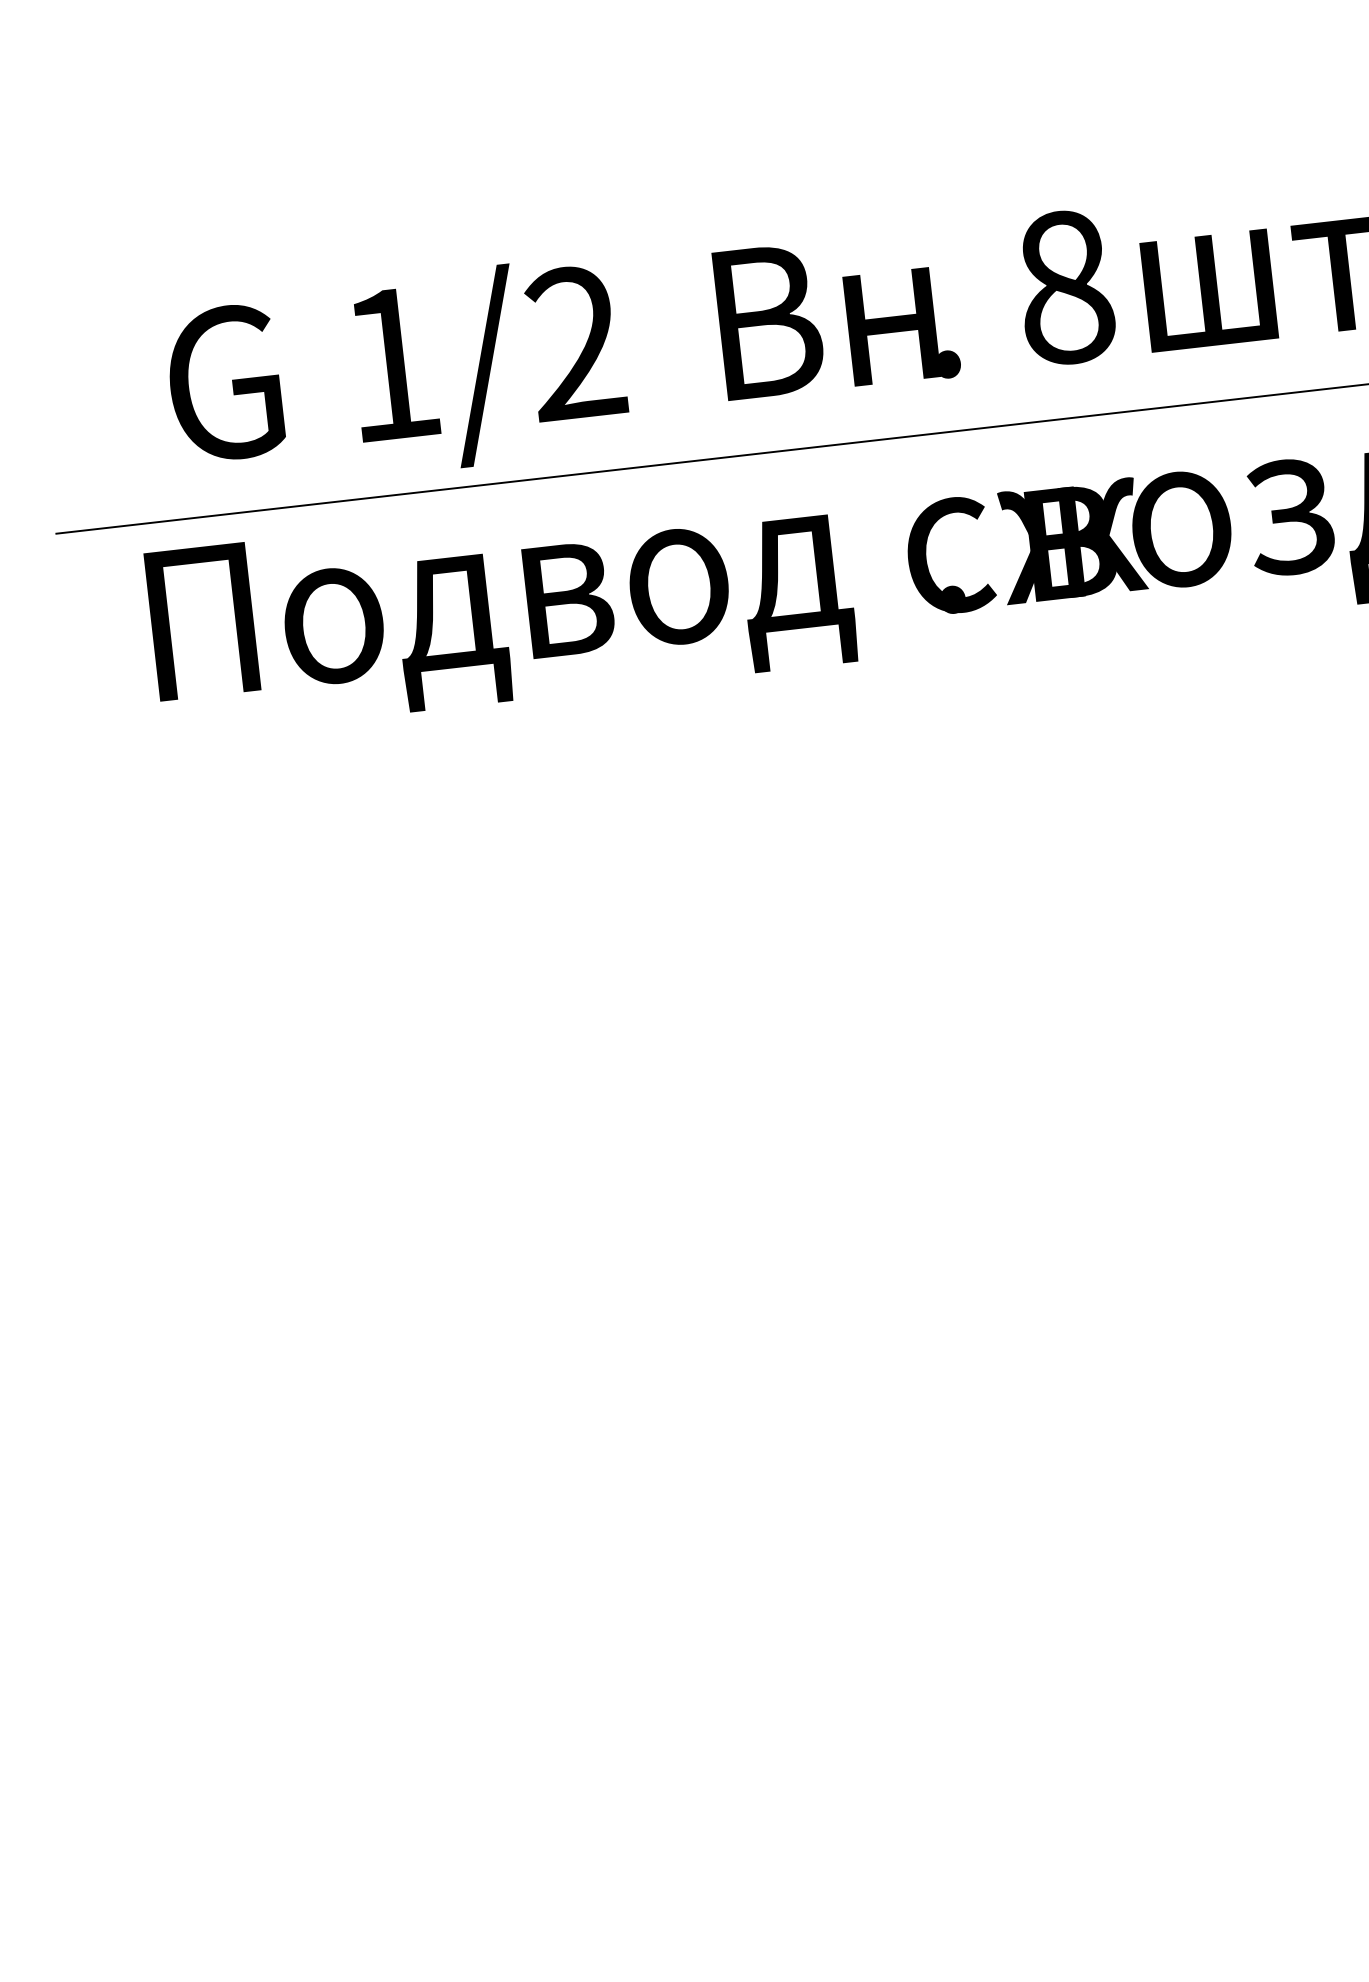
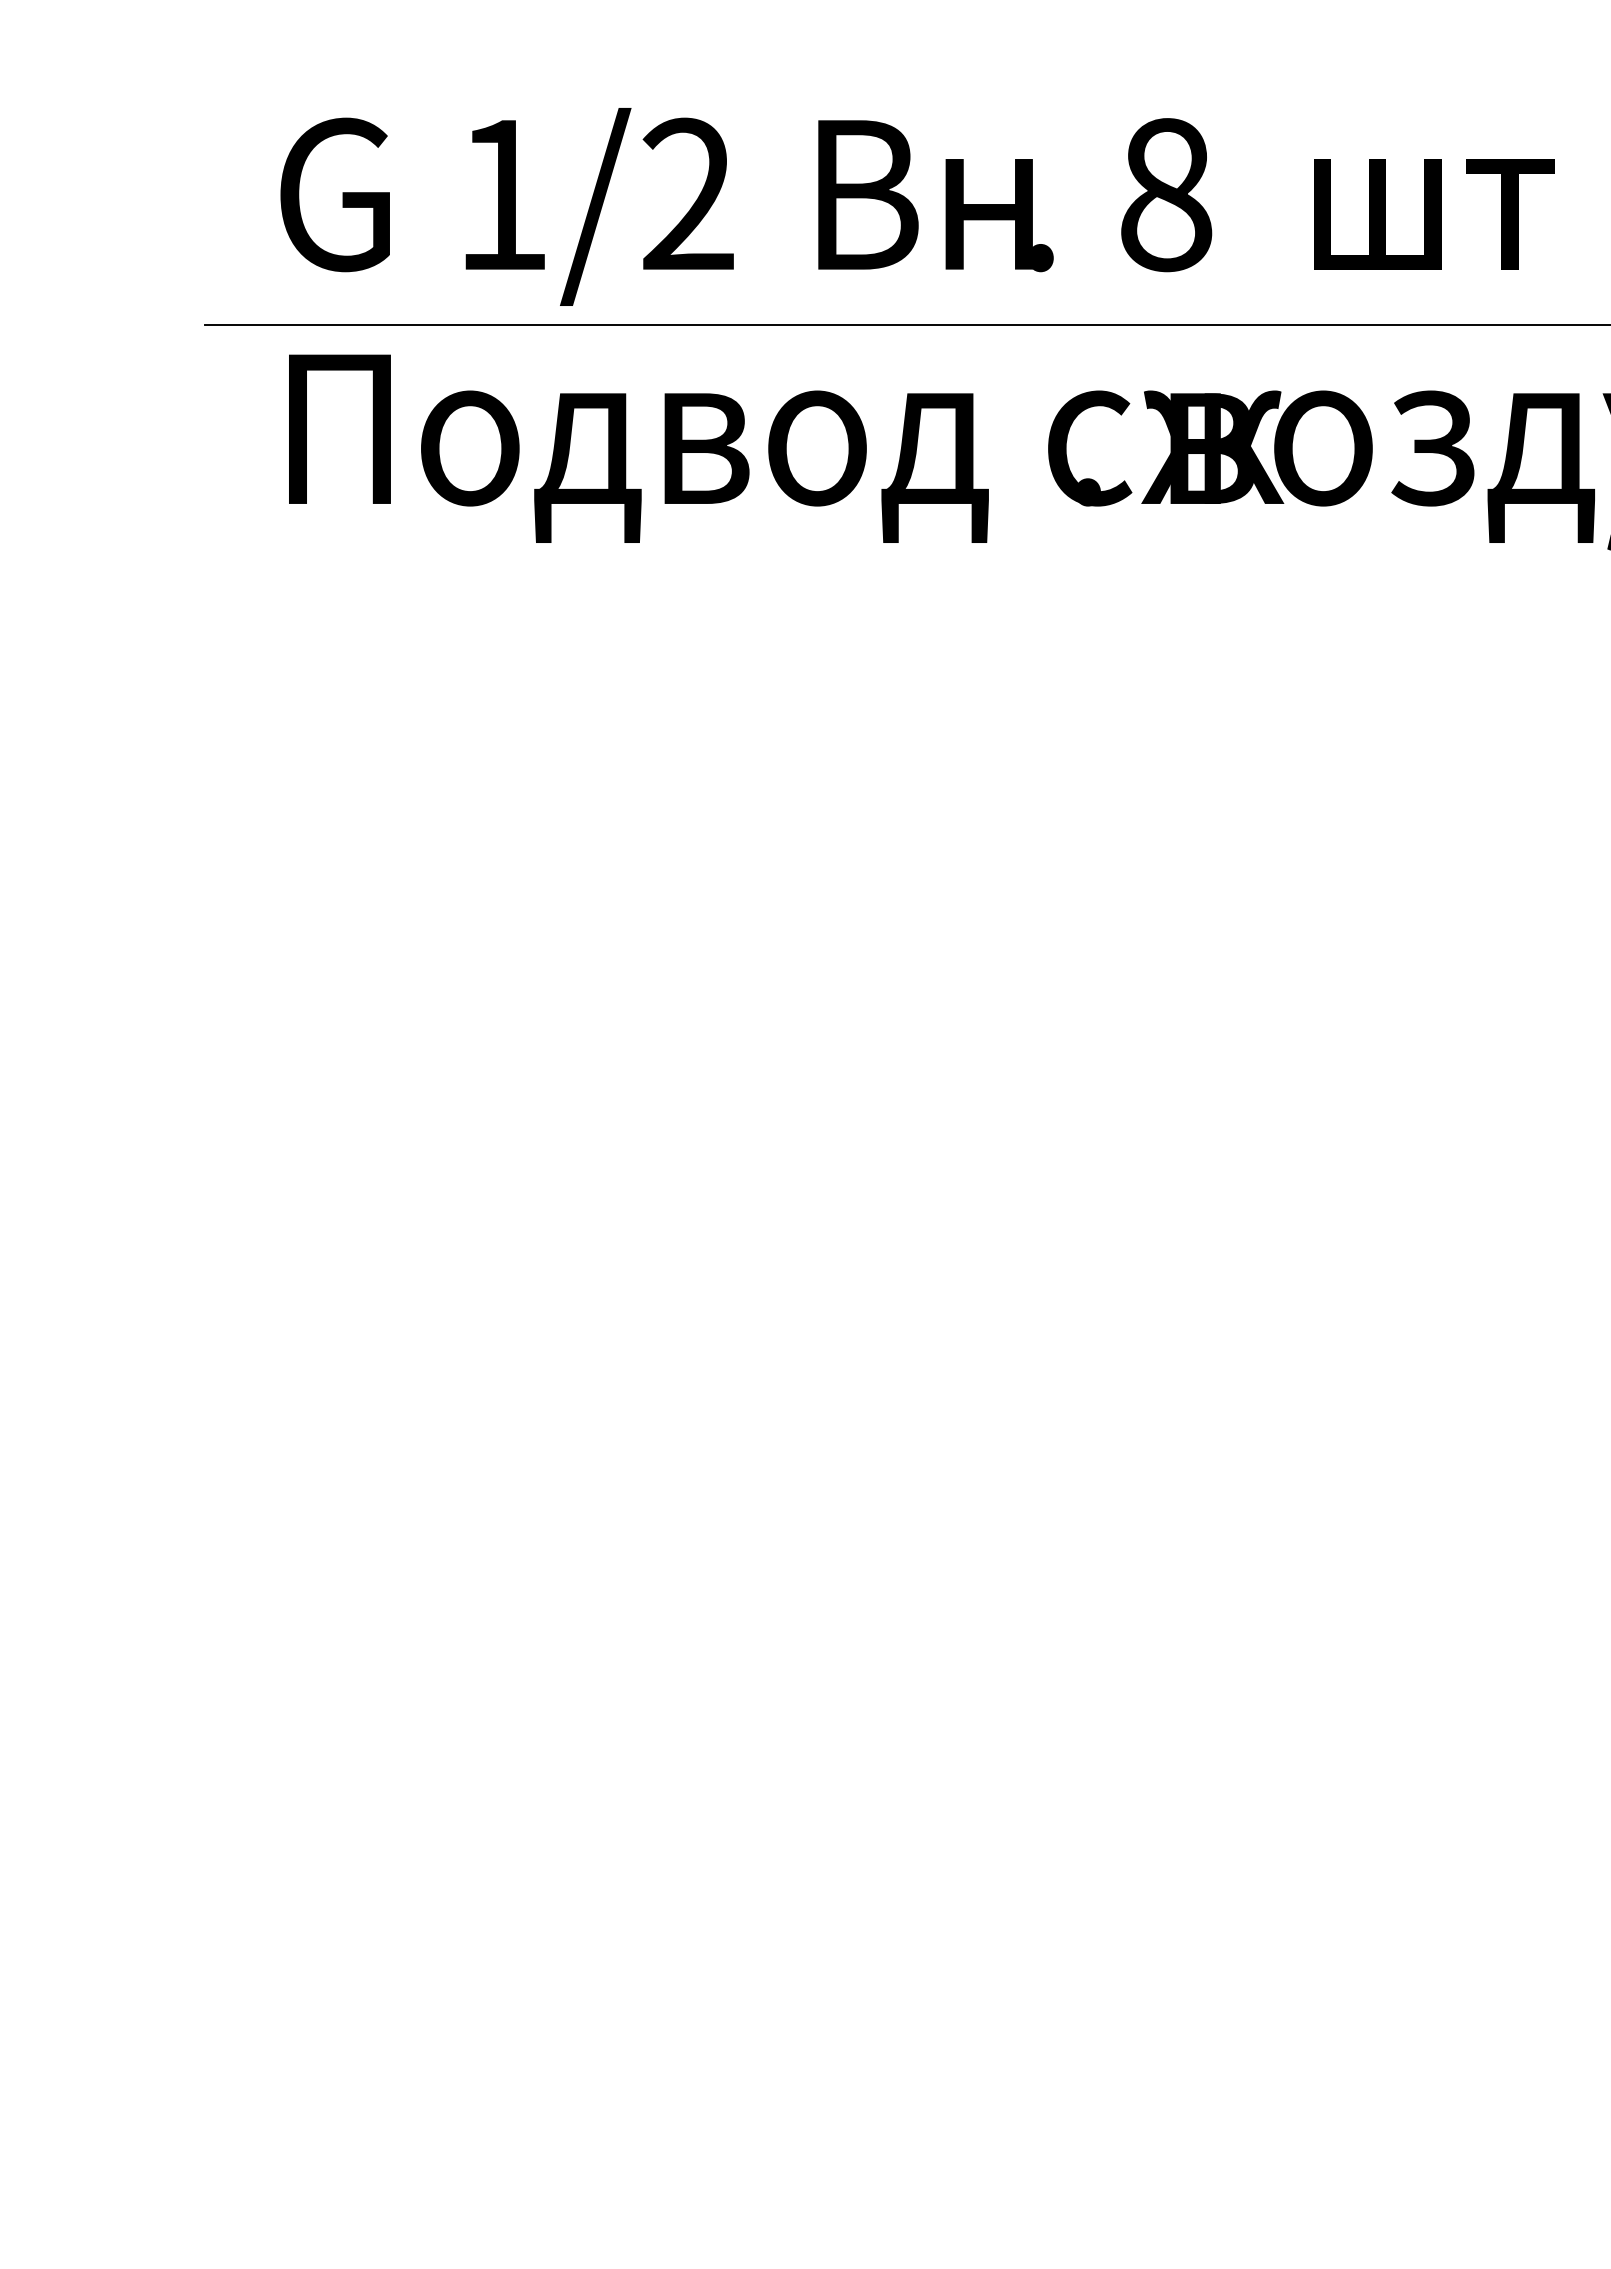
text: (915, 305) -> (1015, 195), moved
text: (396, 375) -> (506, 206), moved

